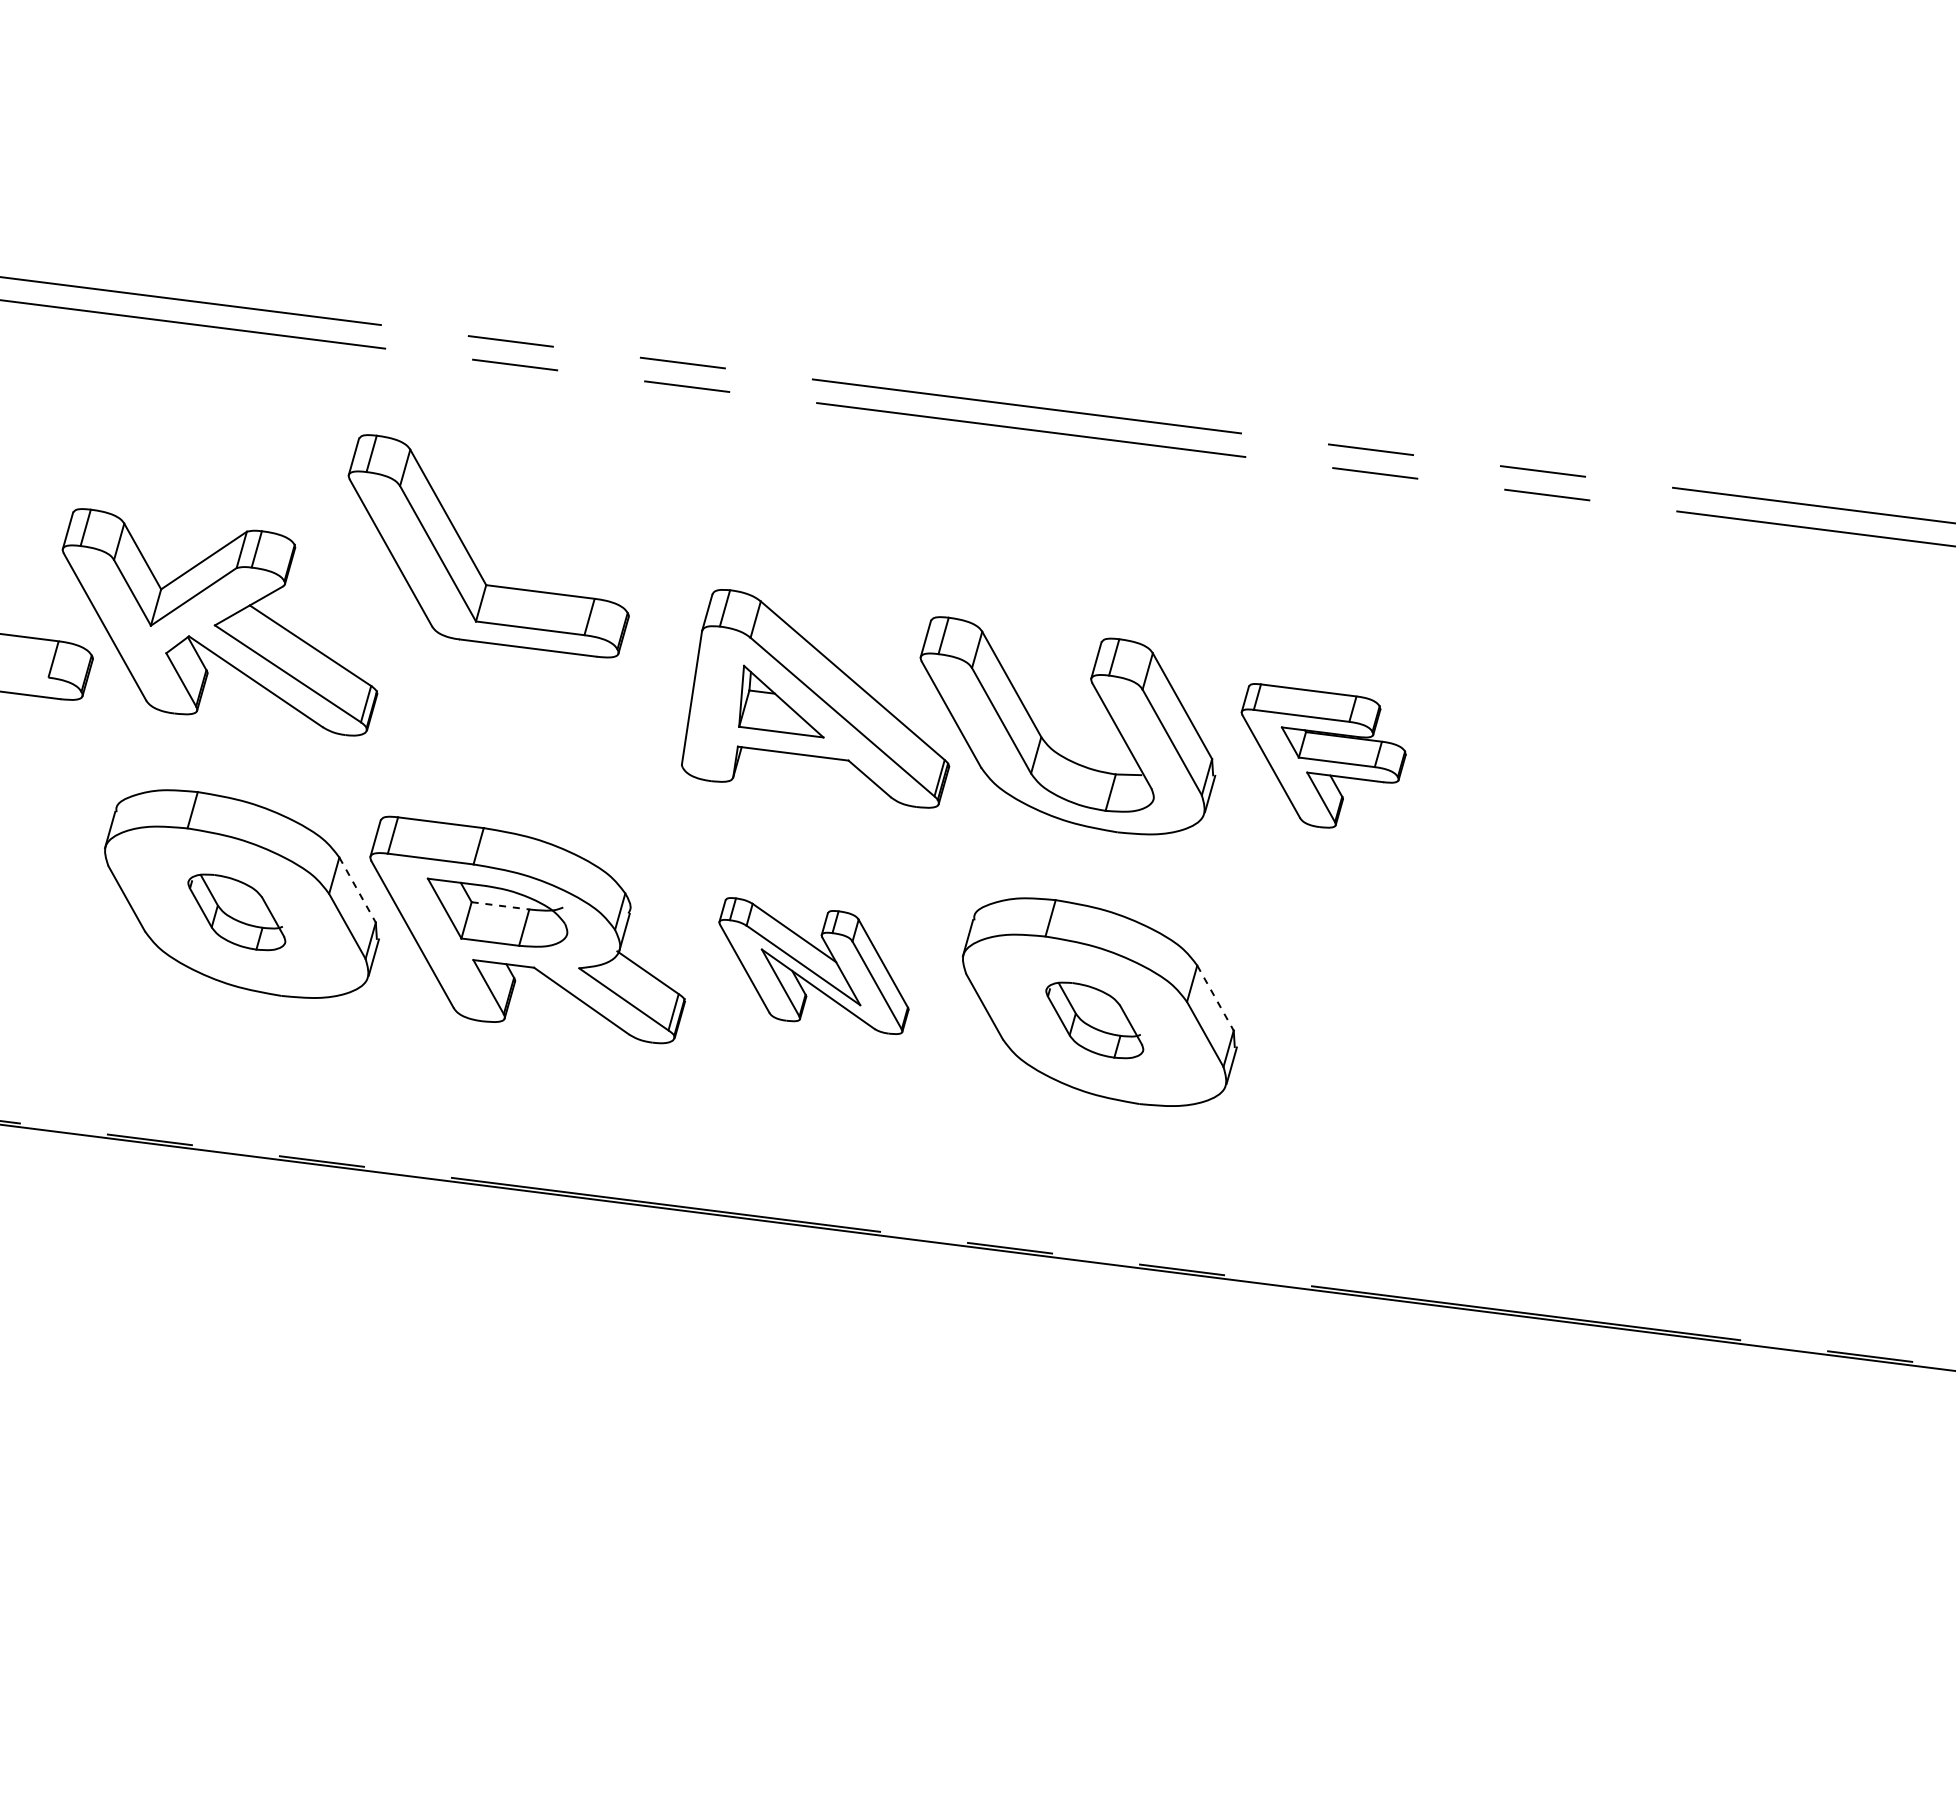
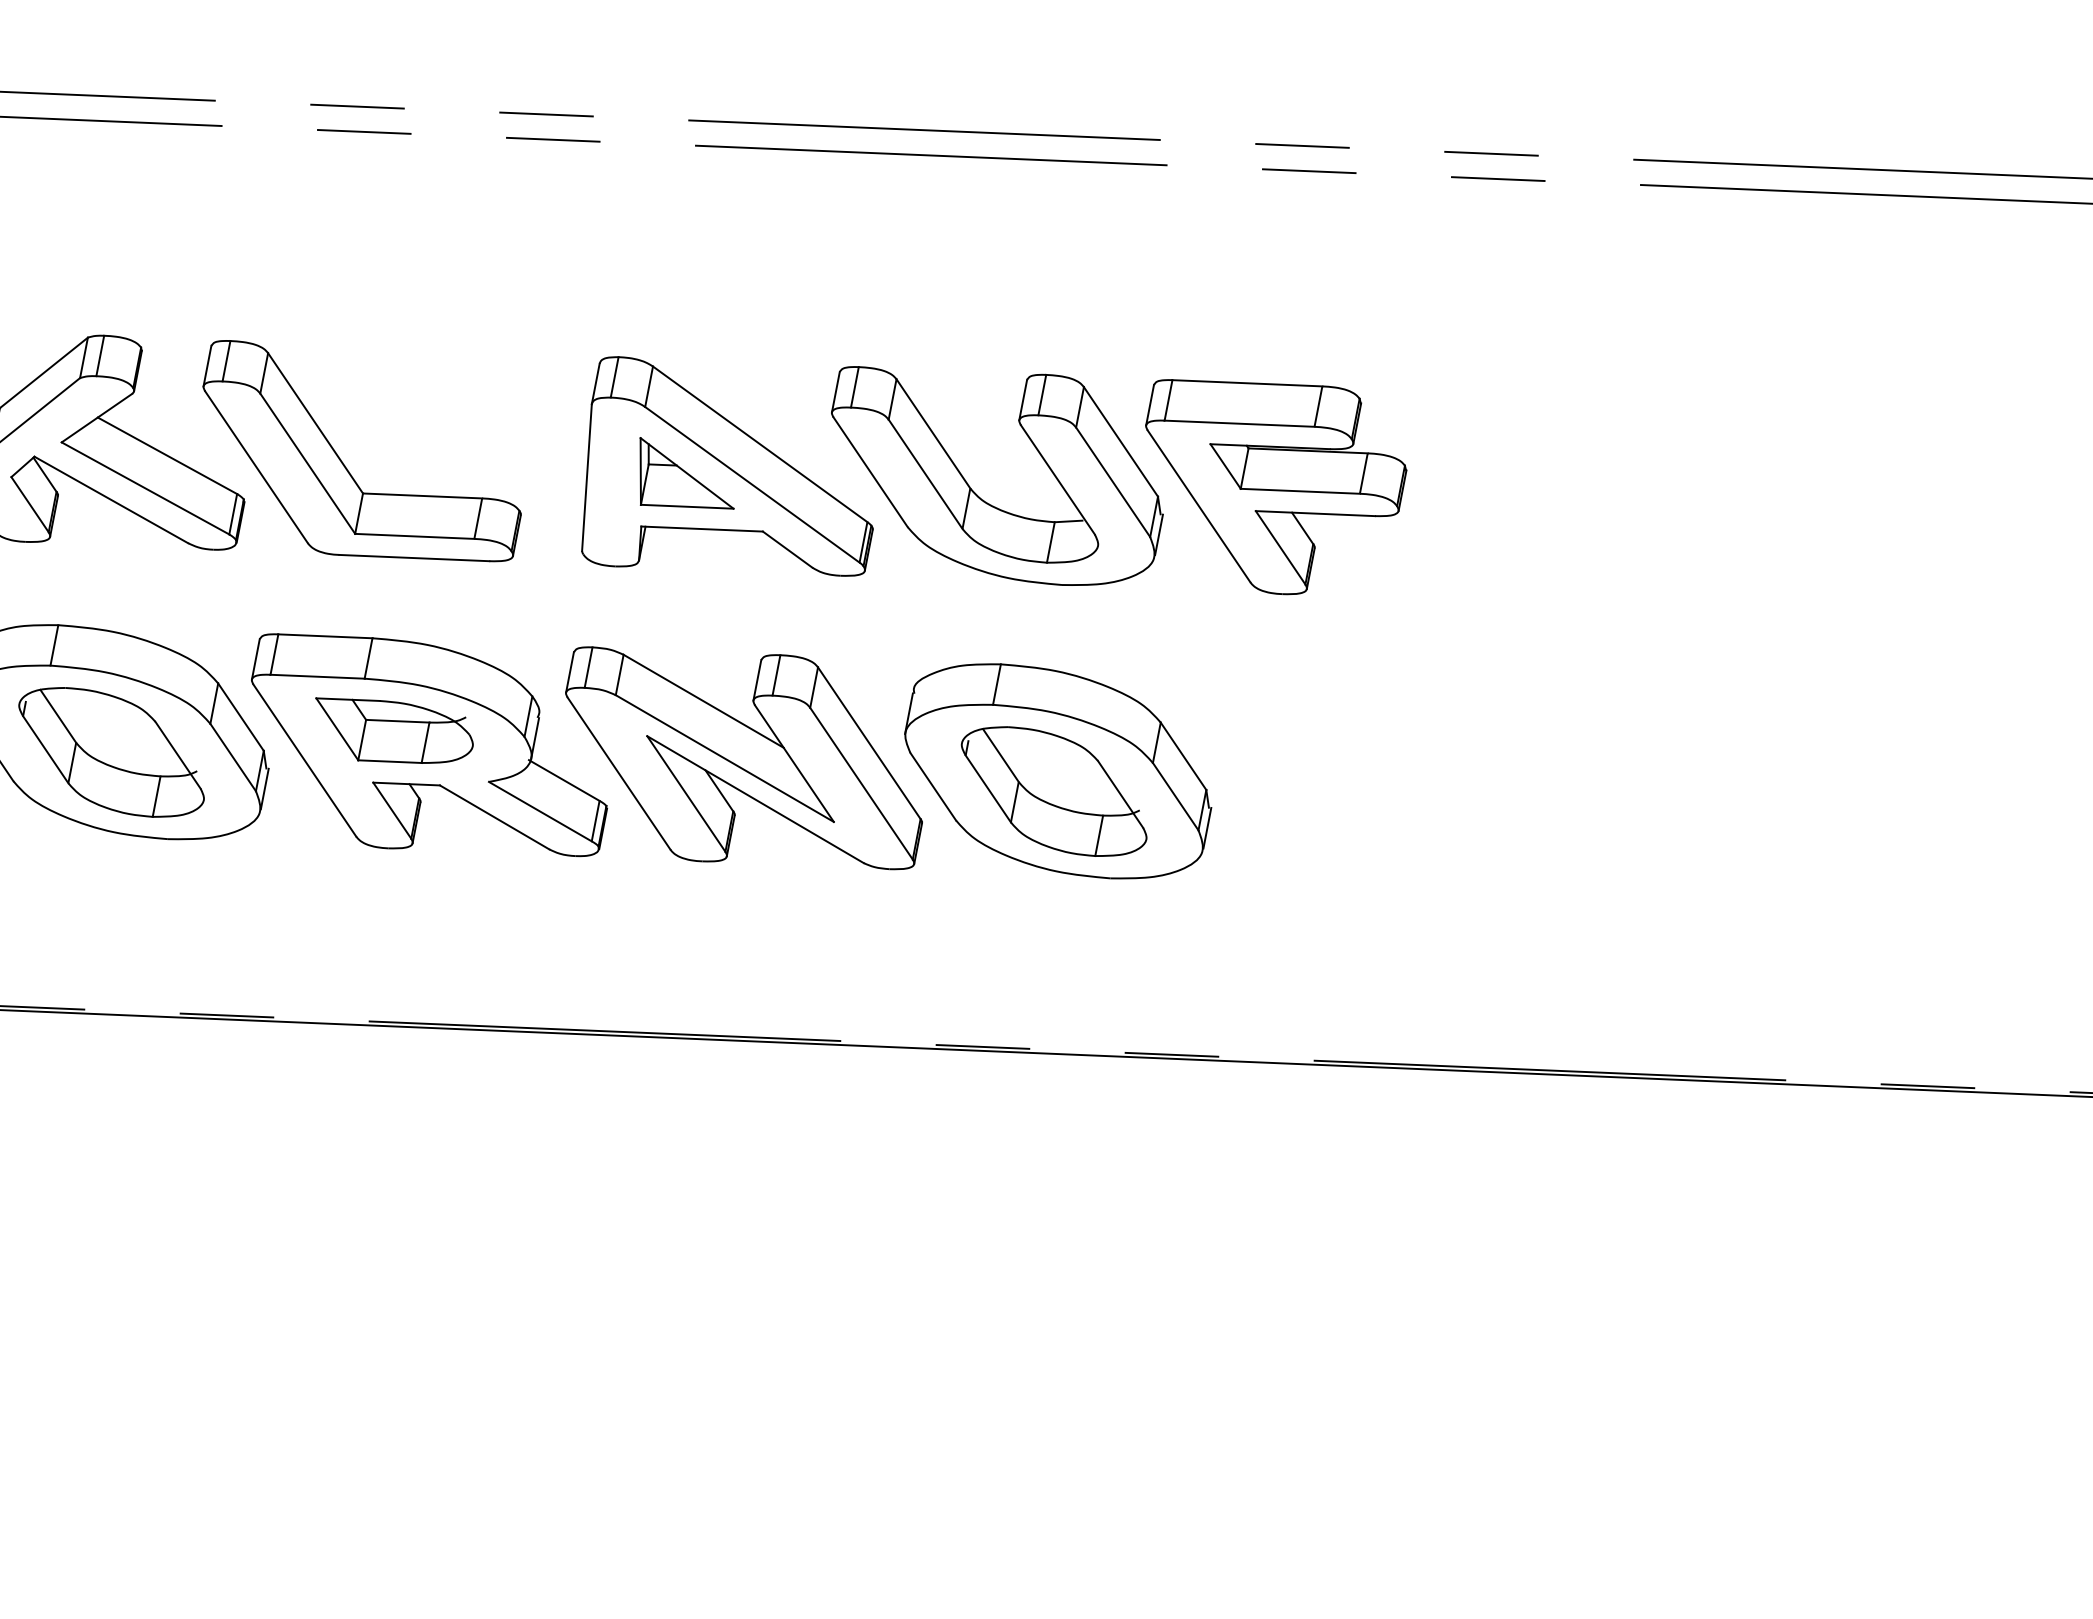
part: (470, 554) -> (343, 461), moved
part: (1323, 755) -> (1278, 482), size x1.43
line: (357, 890) -> (240, 717), dashed -> solid
line: (501, 905) -> (398, 720), dashed -> solid
part: (236, 912) -> (111, 752), size x1.67
part: (813, 965) -> (743, 757), size x1.67
line: (1215, 998) -> (1183, 756), dashed -> solid
part: (1094, 1020) -> (1054, 791), size x1.67

